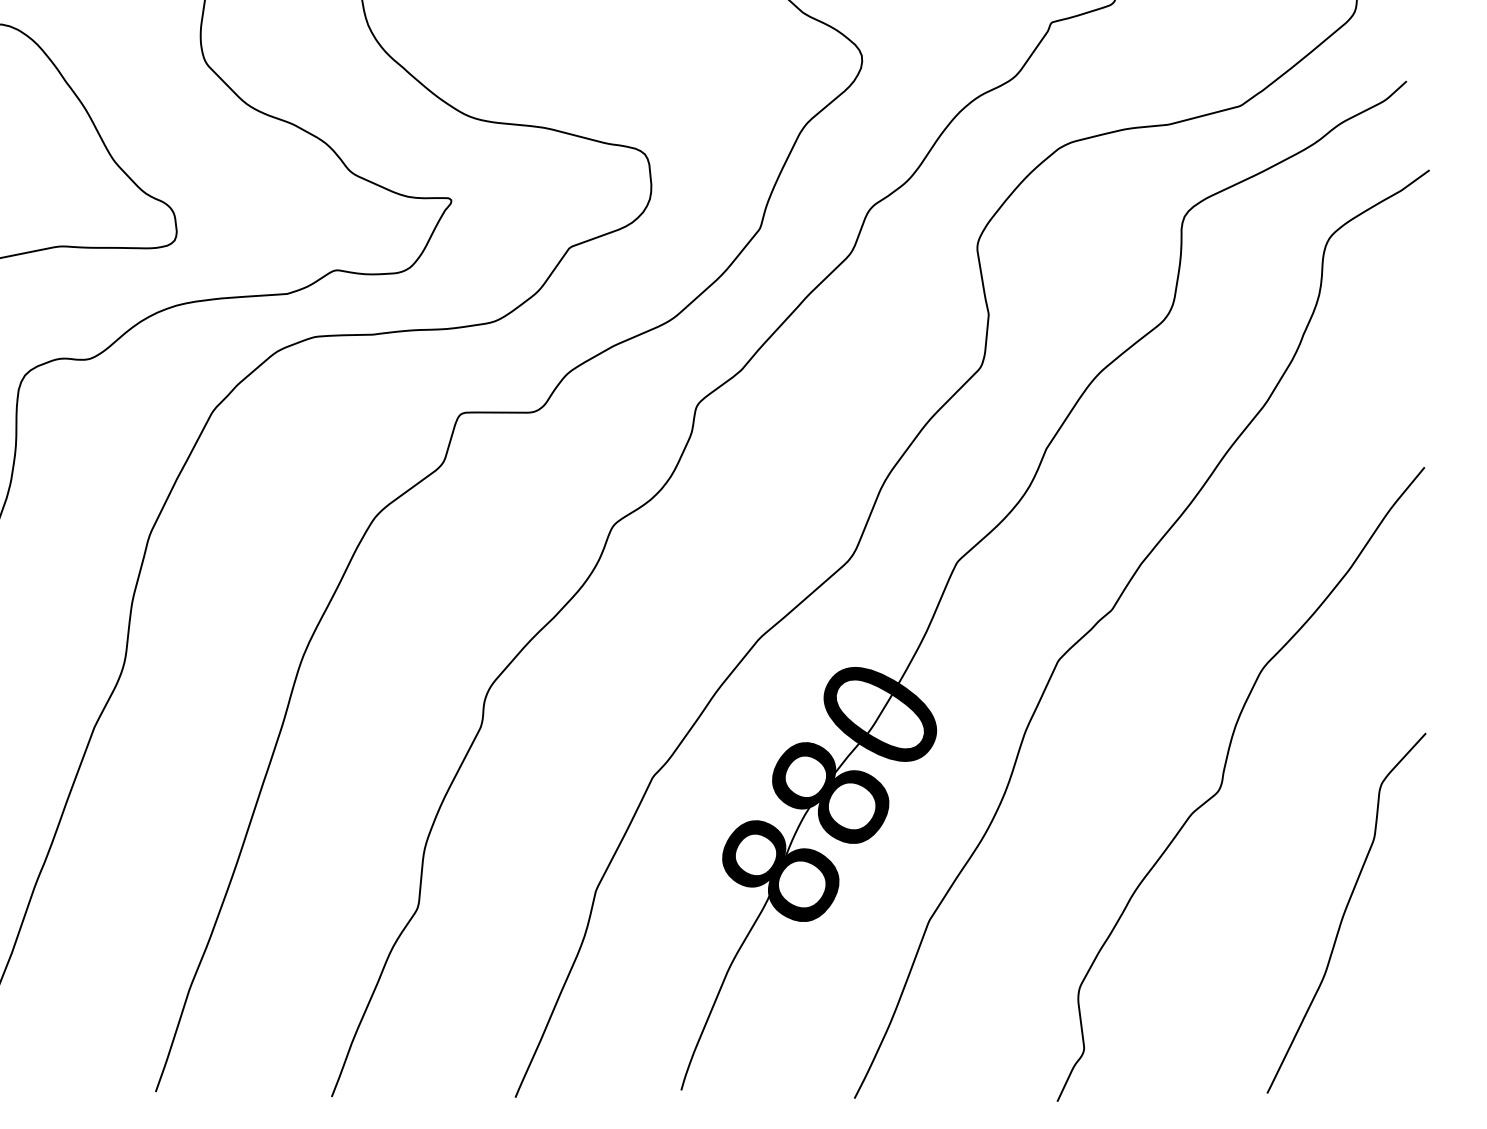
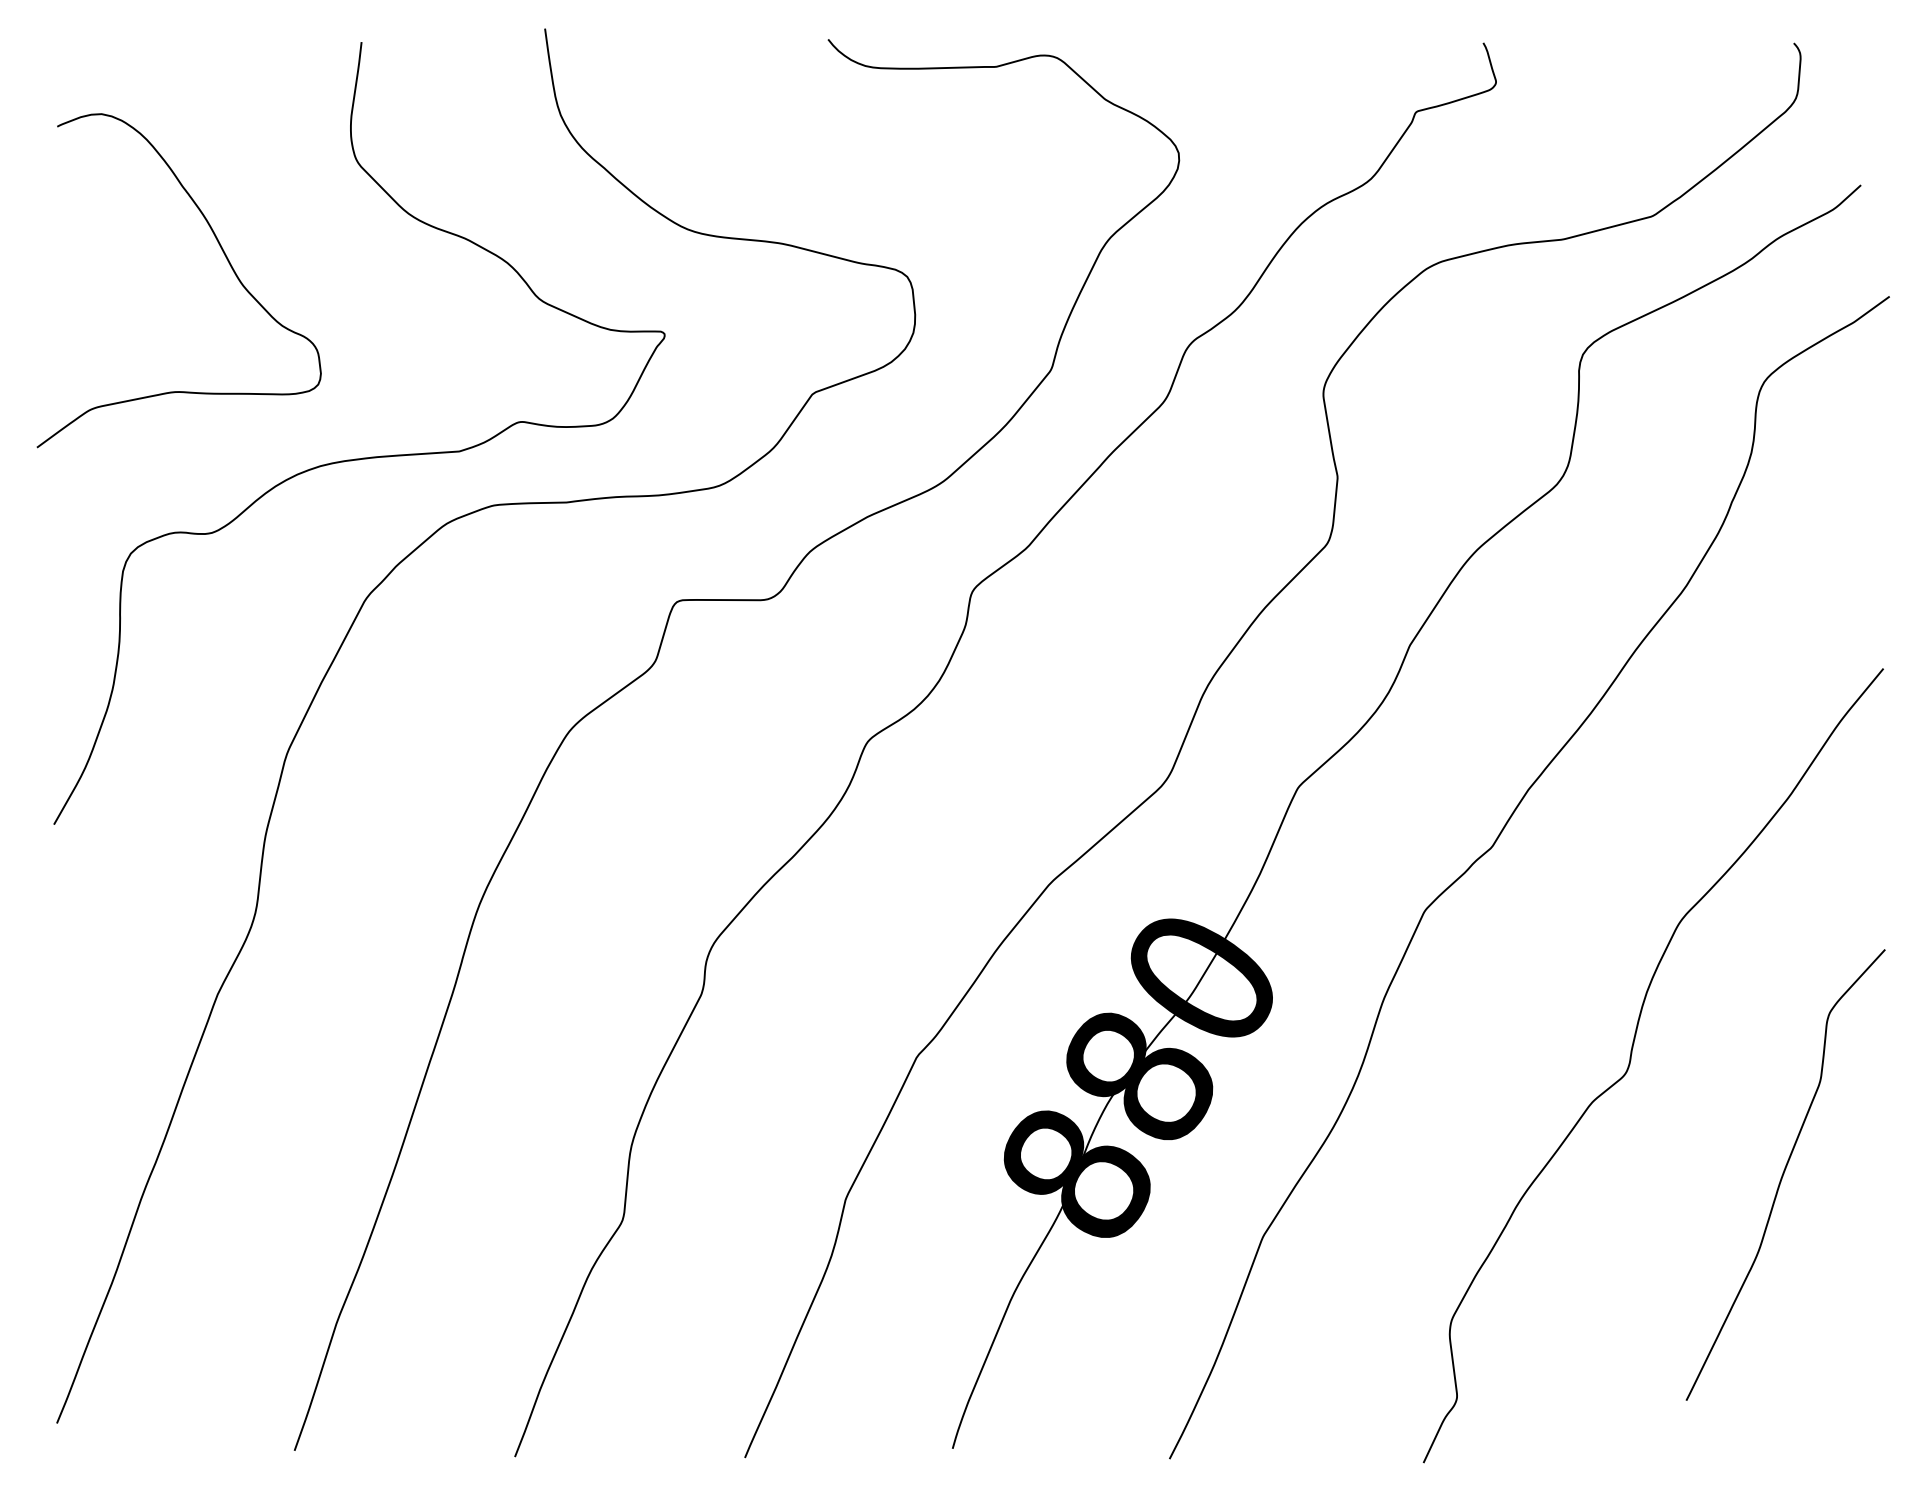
curve: (1345, 912) -> (1784, 1174), moved

